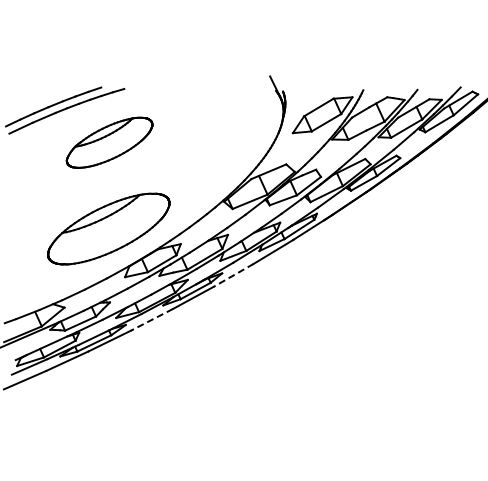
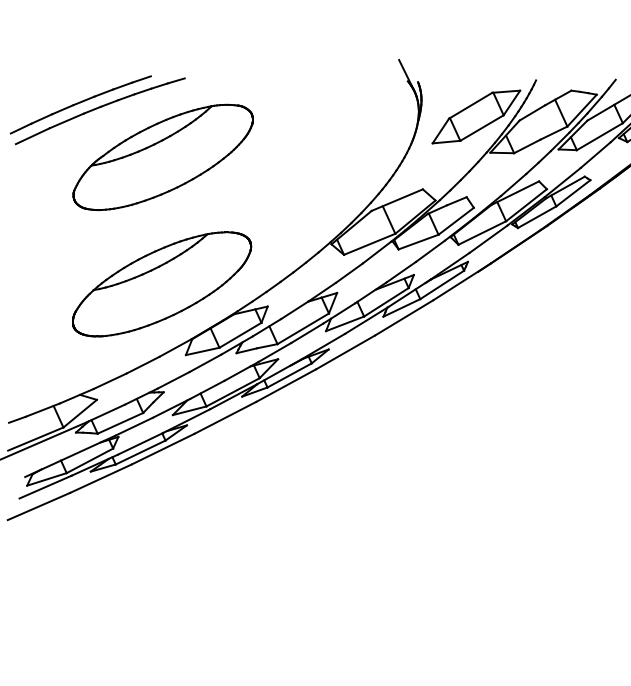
part: (109, 142) -> (162, 157), size x1.43
line: (233, 275) -> (345, 352), dashed -> solid
line: (151, 319) -> (224, 417), dashed -> solid

